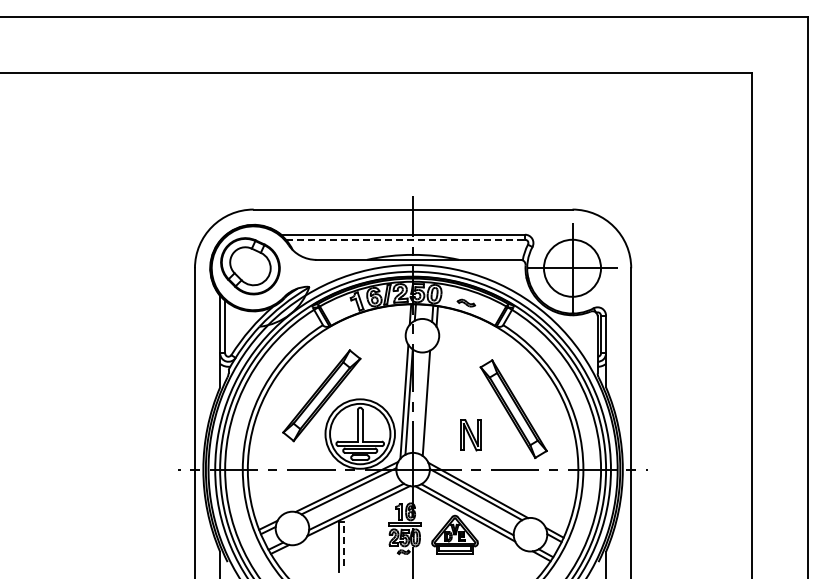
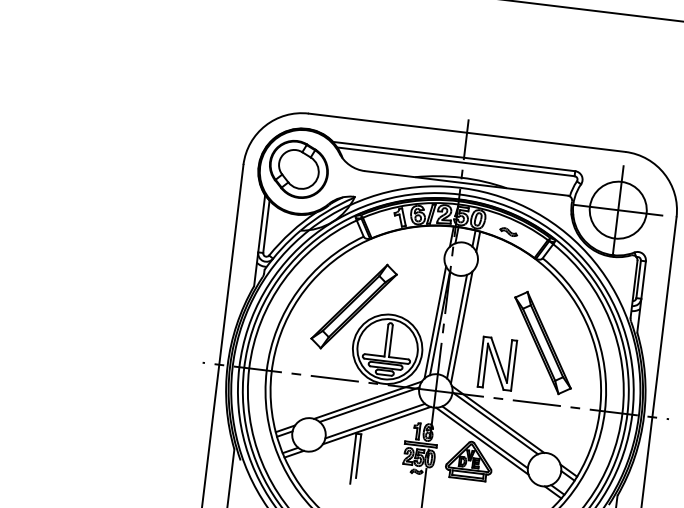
line: (405, 239) -> (455, 161), dashed -> solid
line: (431, 403) -> (462, 327), added
part: (470, 435) -> (496, 363), size x1.67
line: (344, 543) -> (358, 456), dashed -> solid

